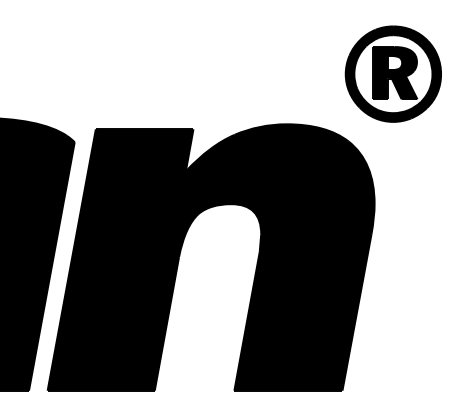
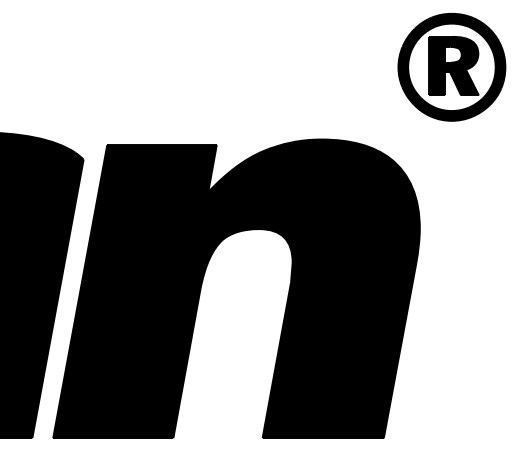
part: (393, 73) -> (451, 66), moved

